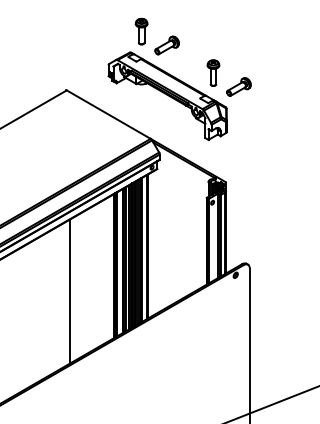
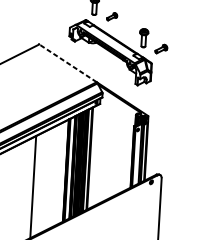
part: (166, 45) -> (111, 16), size x0.6
part: (238, 86) -> (161, 48), size x0.7
line: (108, 114) -> (67, 63), solid -> dashed

